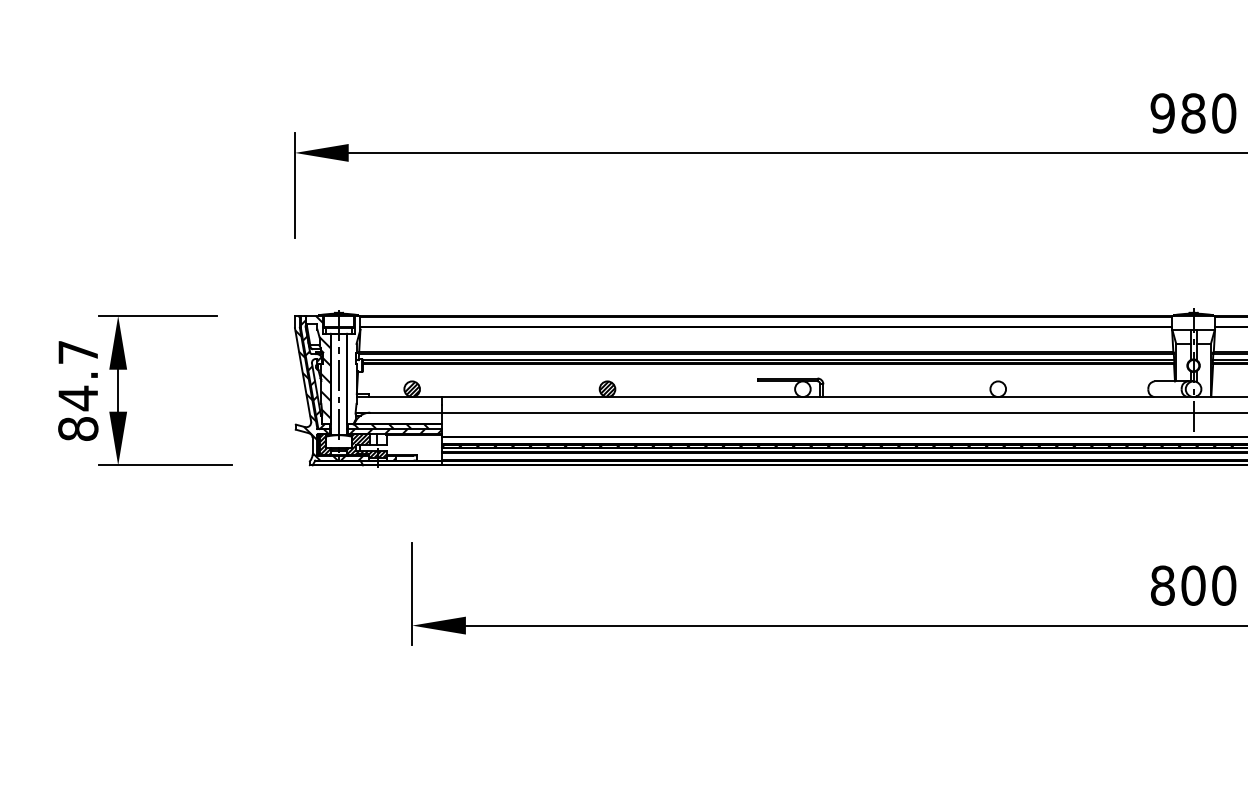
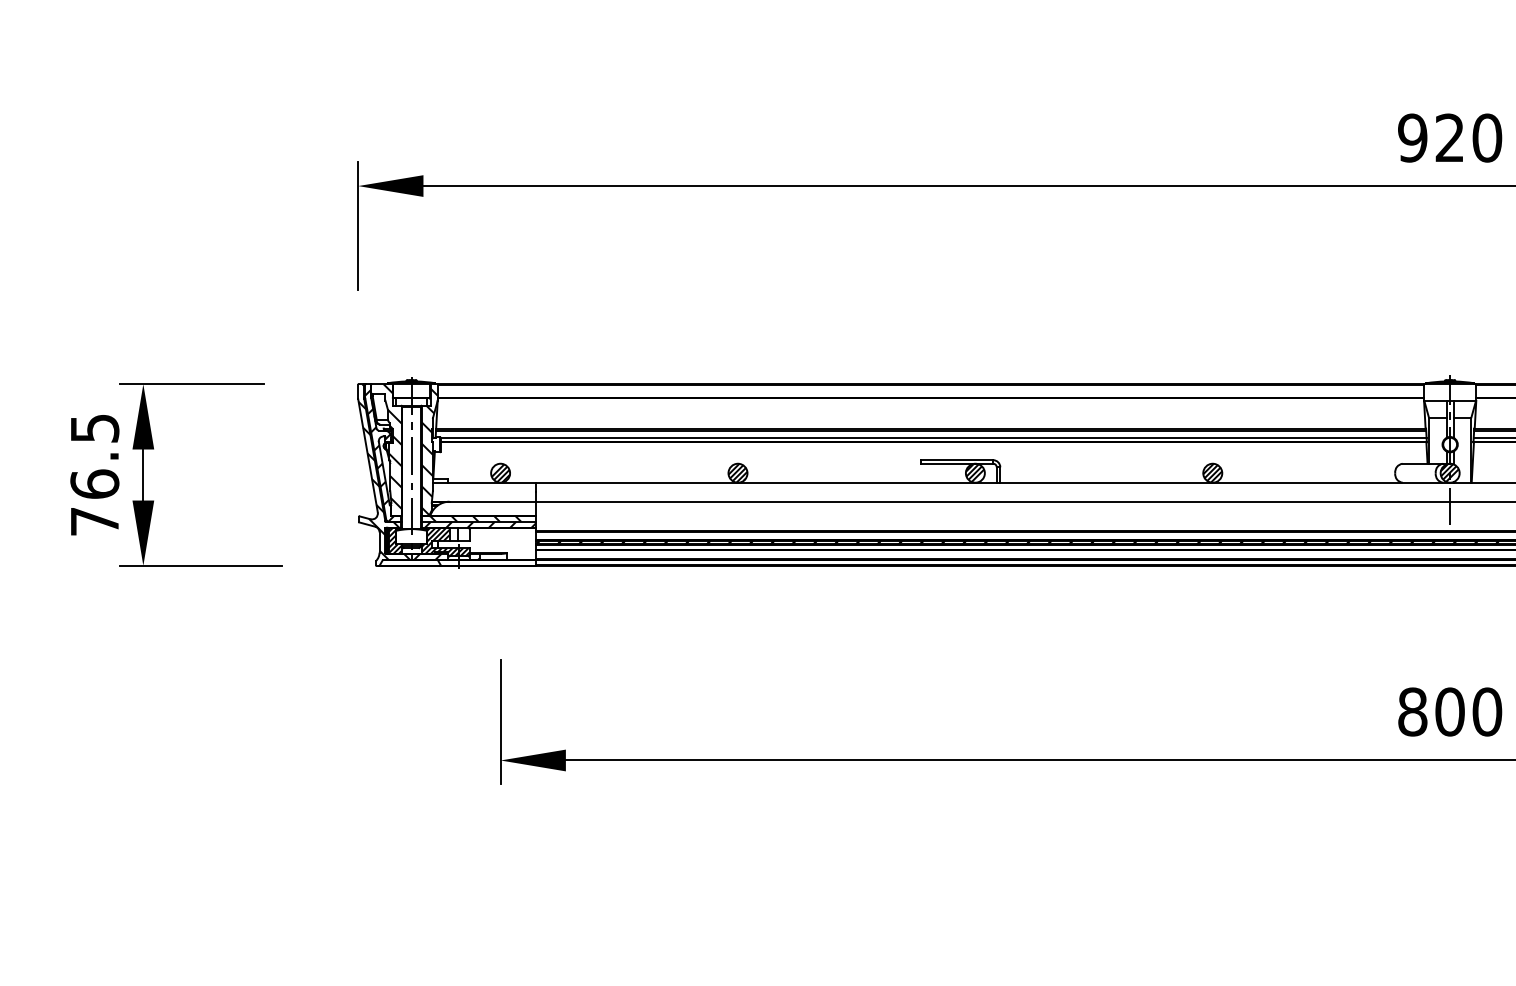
text: (1193, 112) -> (1449, 137), 980 -> 920
hatch: (353, 371) -> (429, 451), added
hatch: (802, 388) -> (975, 472), added
hatch: (998, 388) -> (1212, 472), added
hatch: (1193, 388) -> (1449, 472), added
text: (78, 391) -> (94, 475), 84.7 -> 76.5

